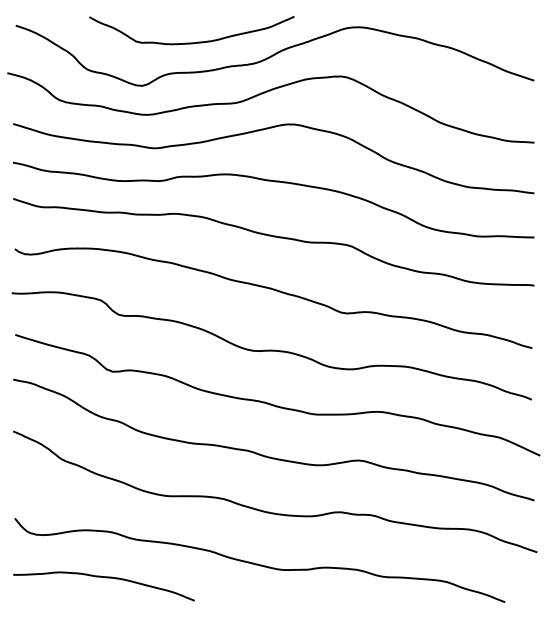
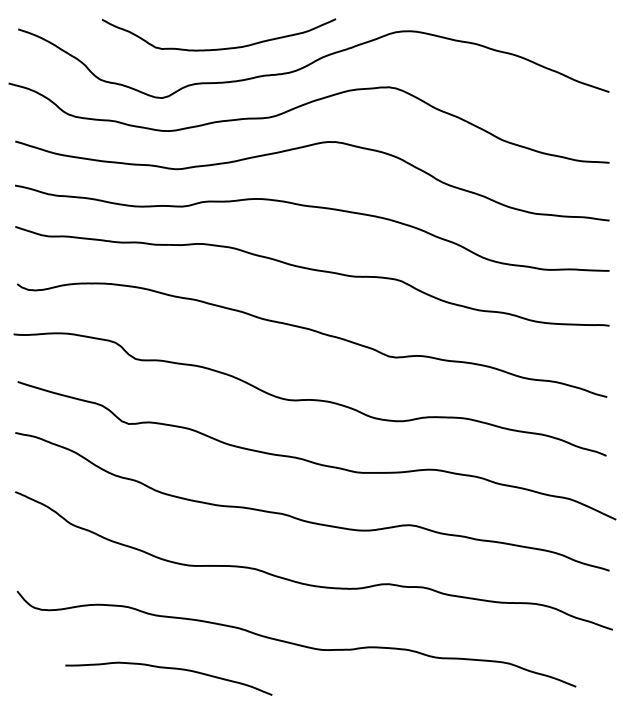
curve: (105, 578) -> (170, 669), moved

